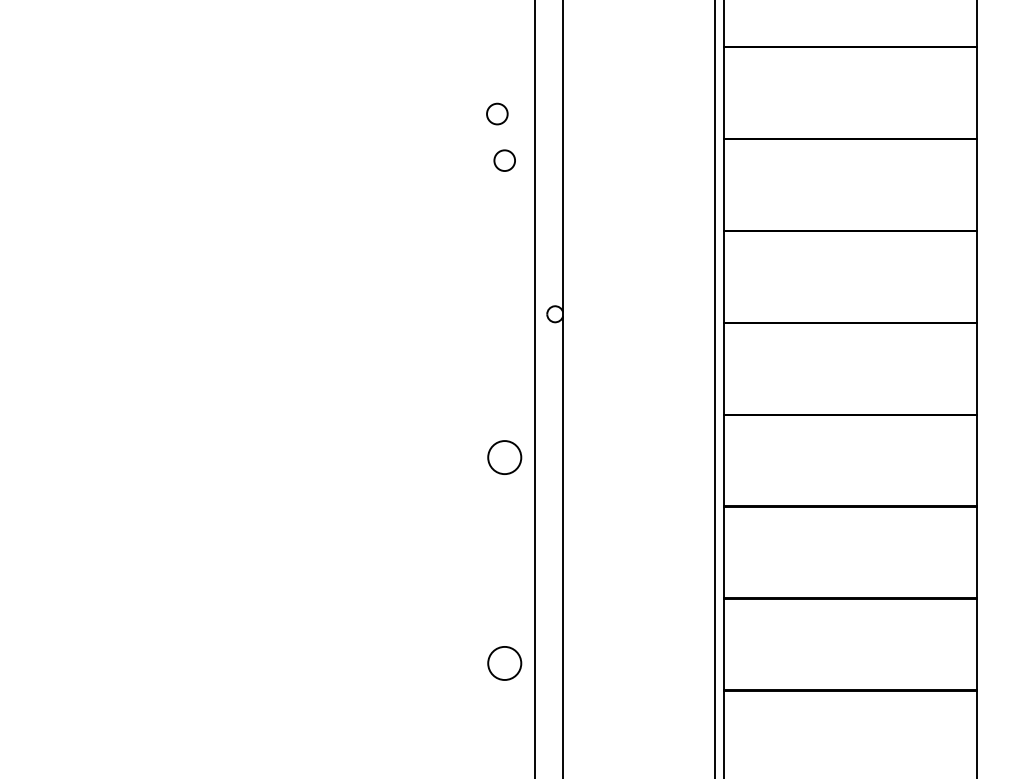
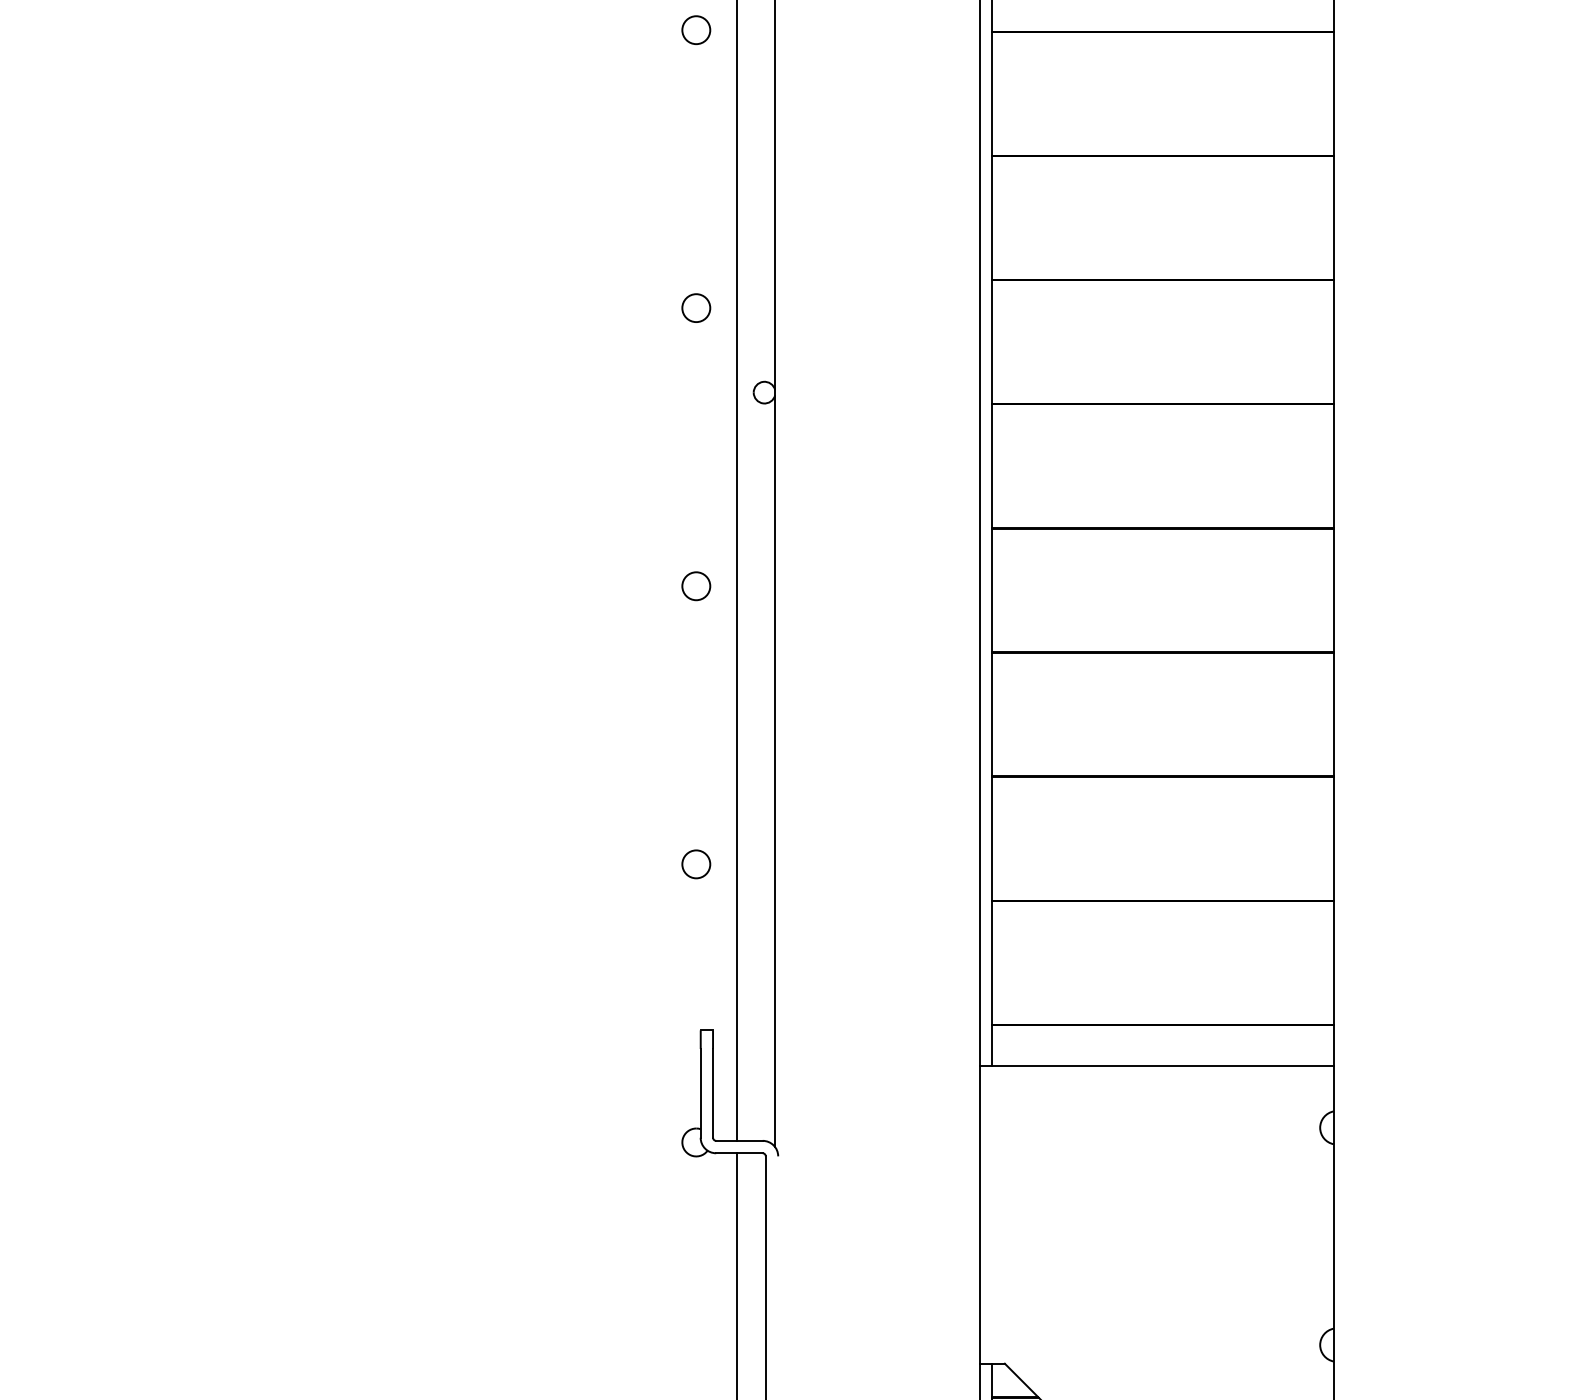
circle: (497, 113) -> (696, 29), moved
circle: (504, 160) -> (696, 307), moved
circle: (504, 457) -> (696, 586), size x0.62
circle: (504, 663) -> (696, 864), size x0.62

